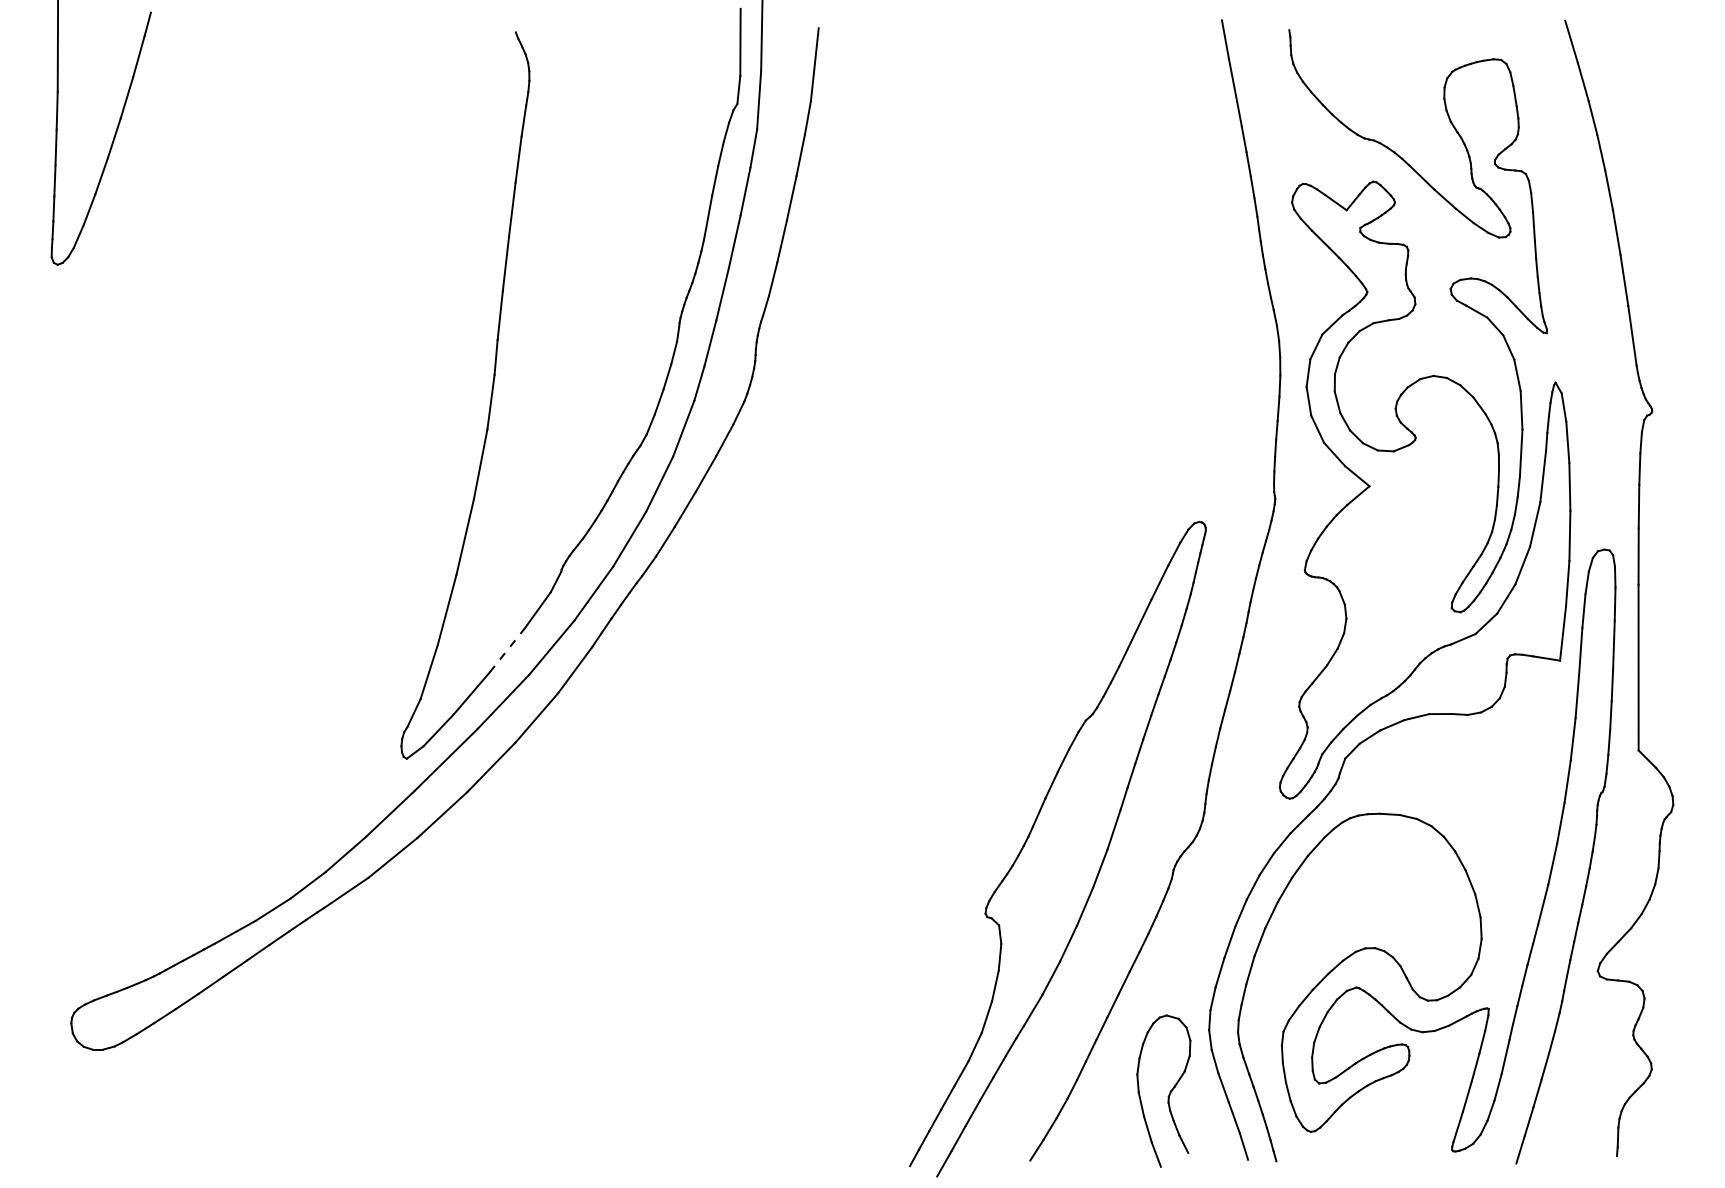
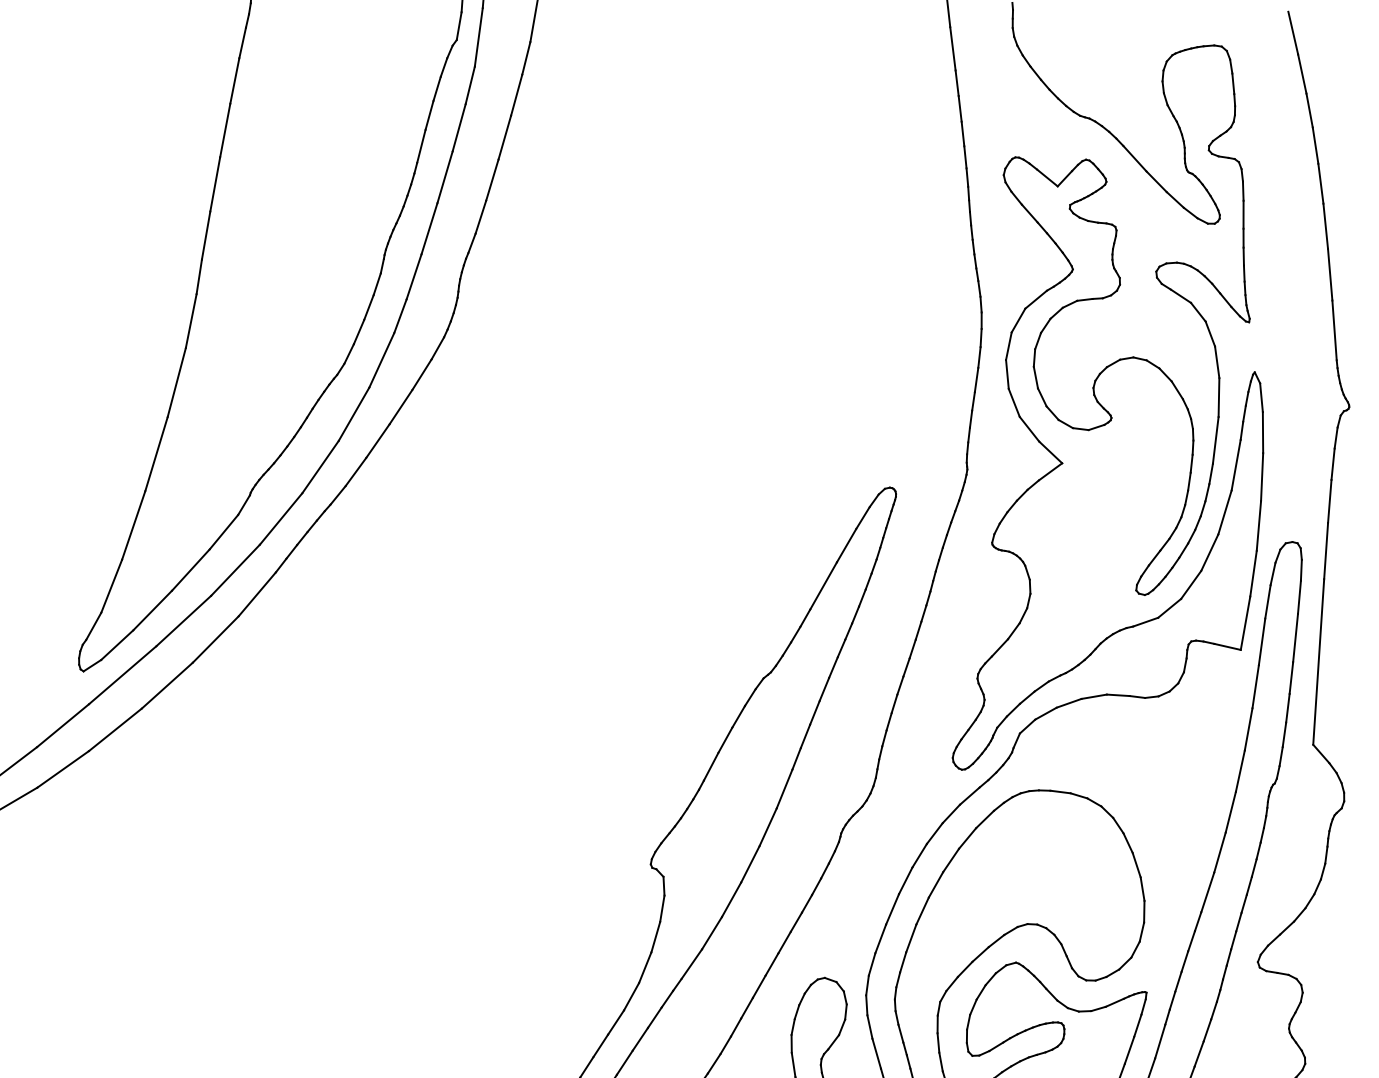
line: (507, 650) -> (191, 570), dashed -> solid

